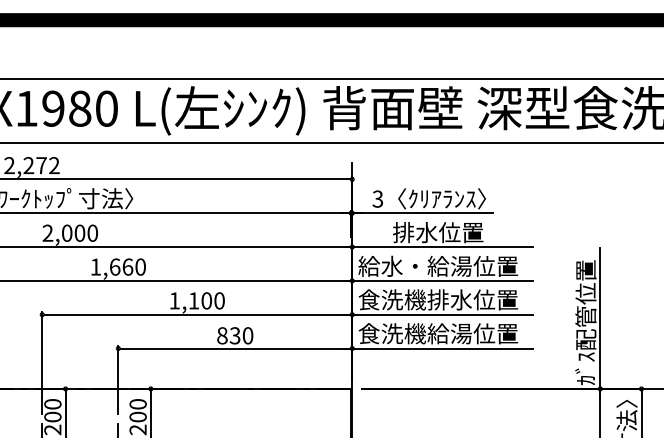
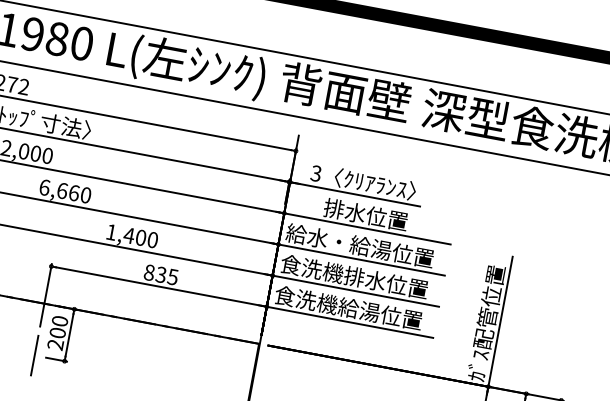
text: (95, 266) -> (44, 186), 1,660 -> 6,660
text: (193, 300) -> (128, 235), 1,100 -> 1,400
text: (247, 335) -> (172, 276), 830 -> 835

